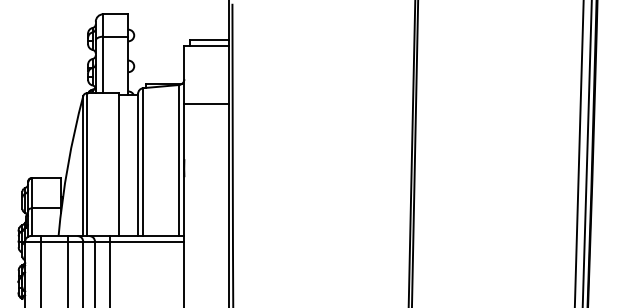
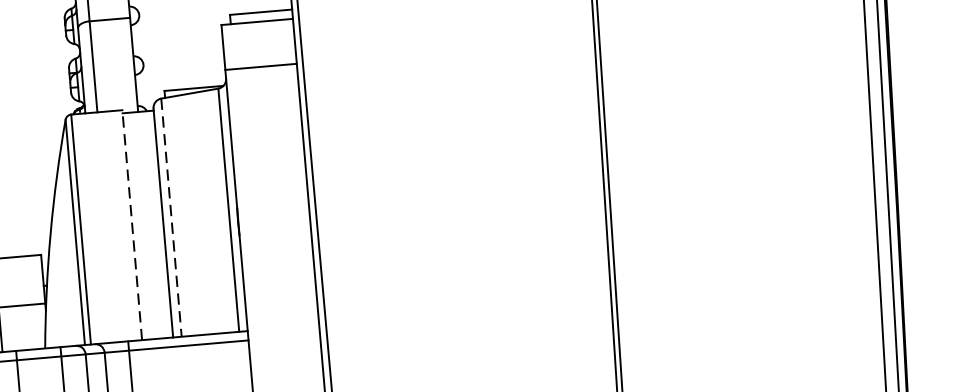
line: (206, 103) -> (260, 66), moved
line: (143, 162) -> (171, 218), solid -> dashed
line: (118, 164) -> (131, 224), solid -> dashed

